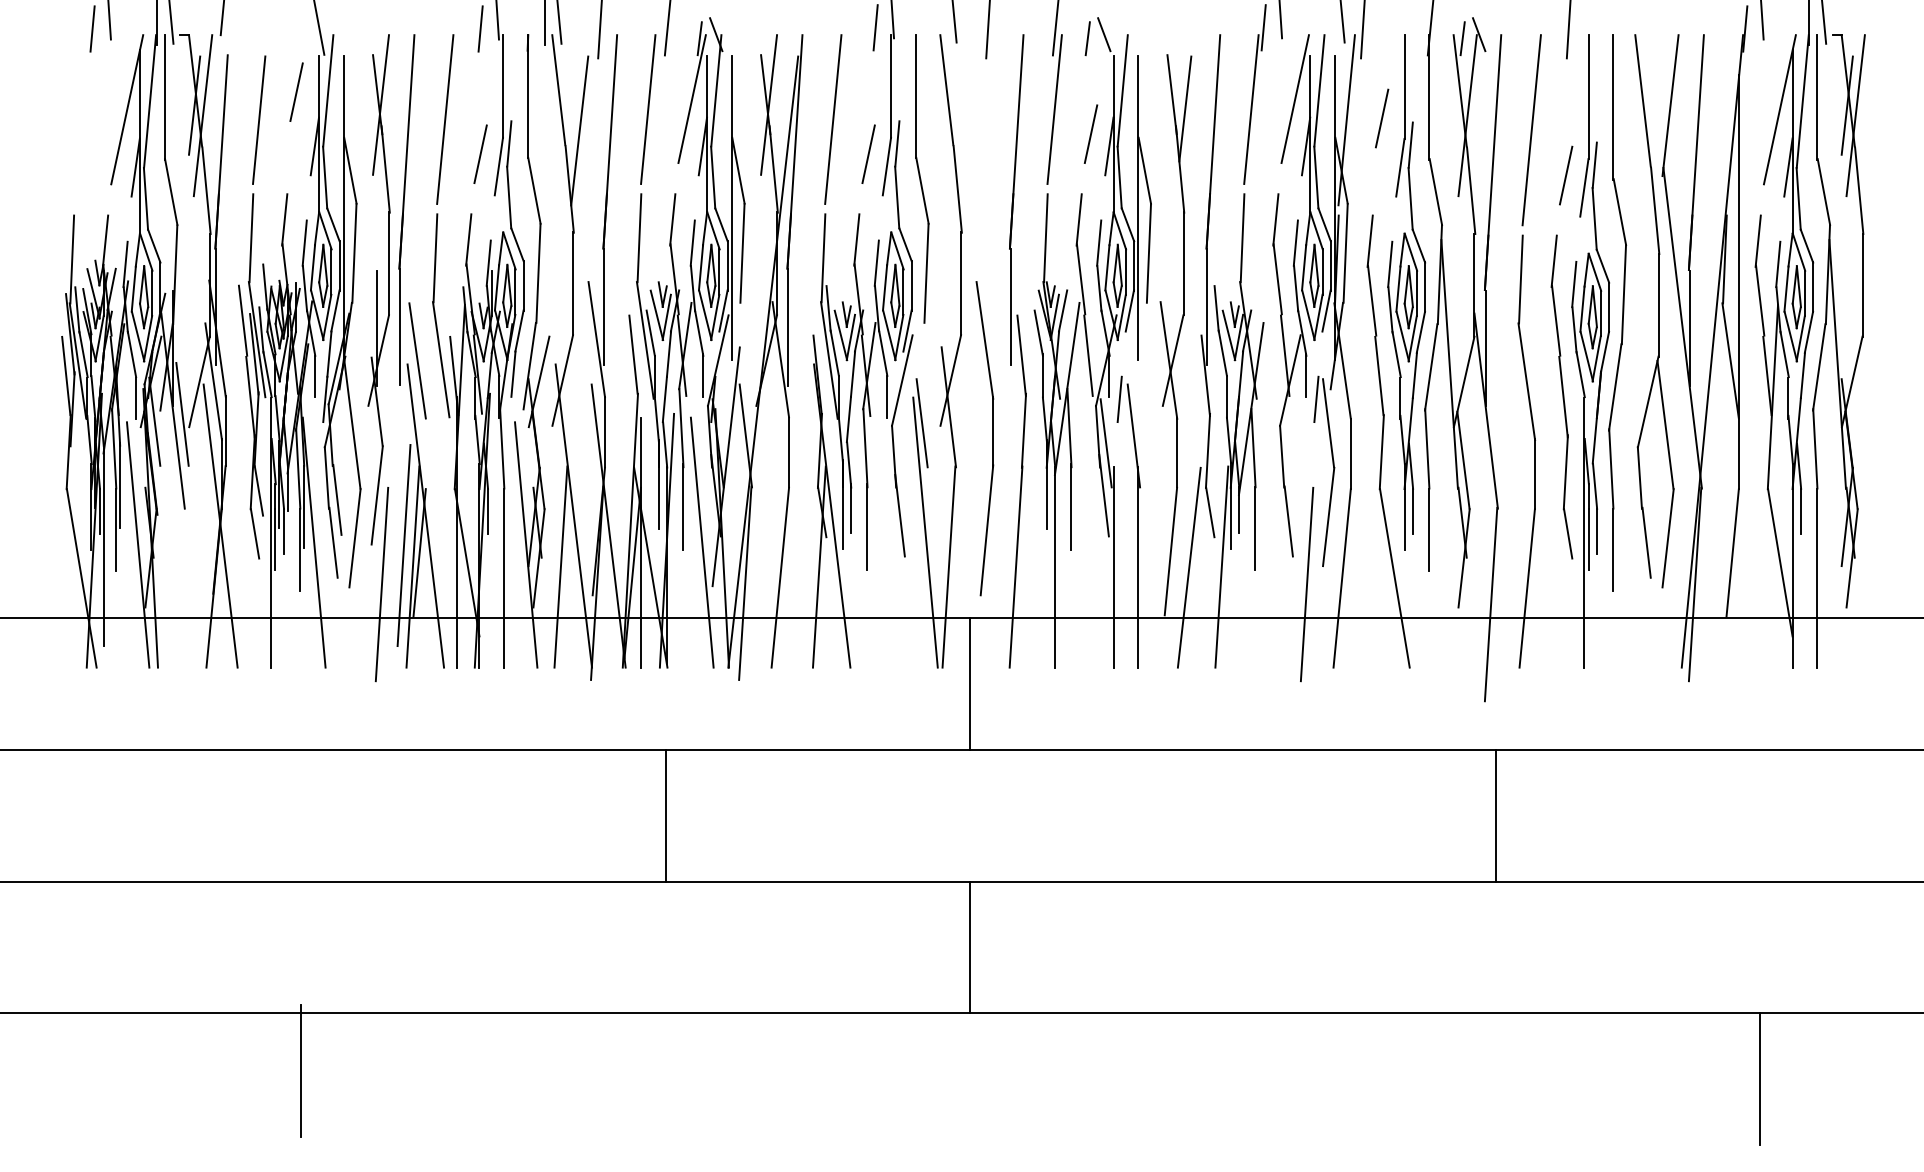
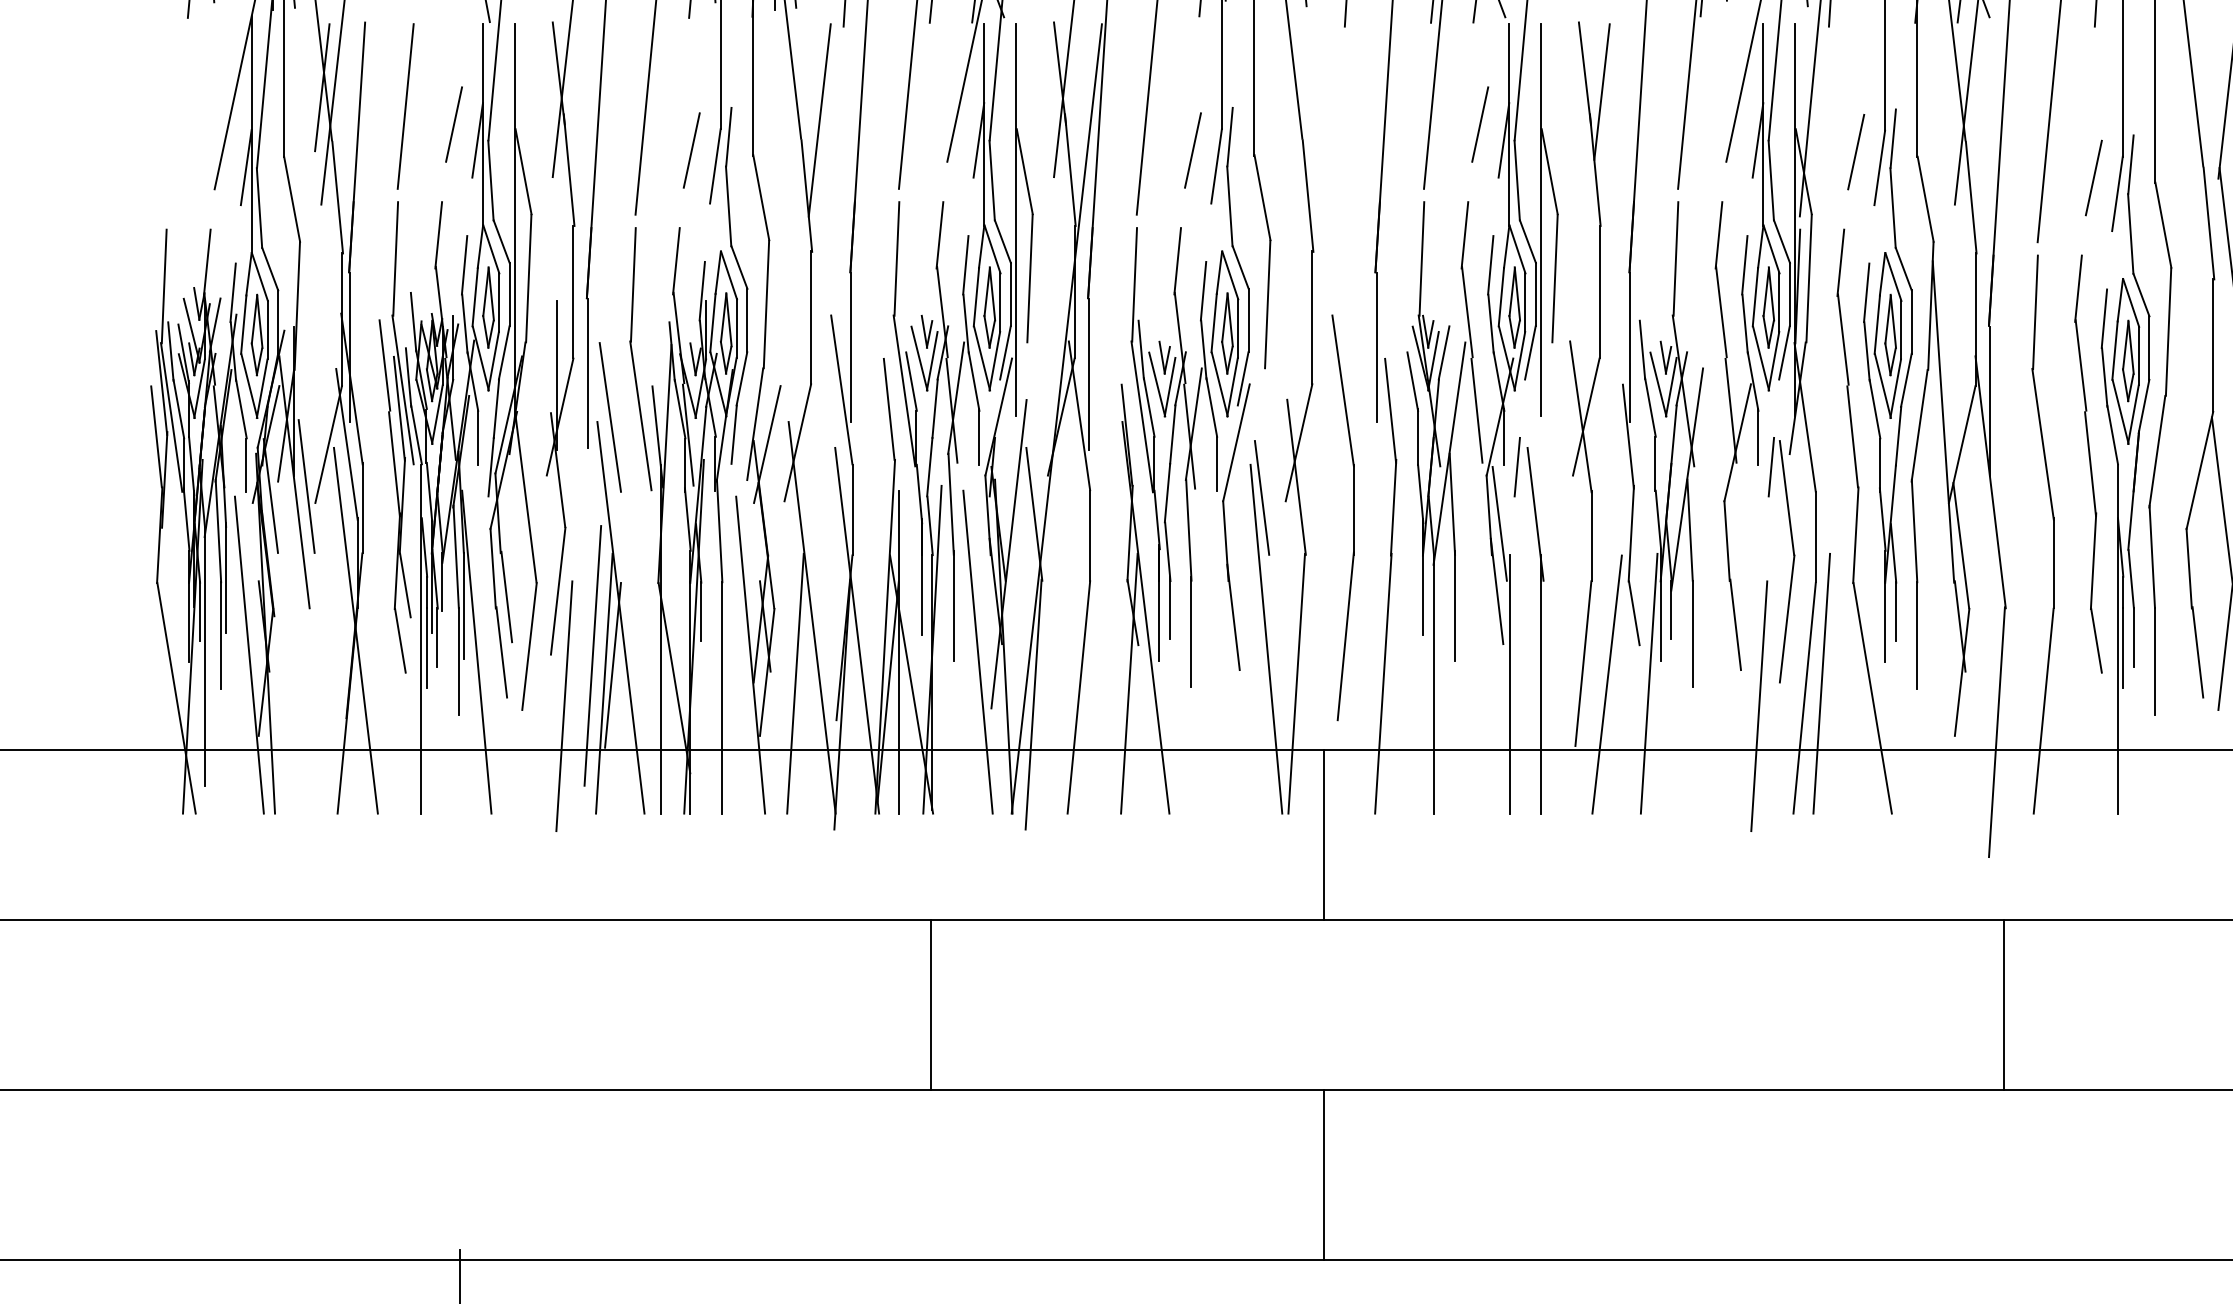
line: (296, 91) -> (453, 123), moved
line: (1382, 118) -> (1856, 152), moved
line: (1355, 566) -> (1821, 682), added

